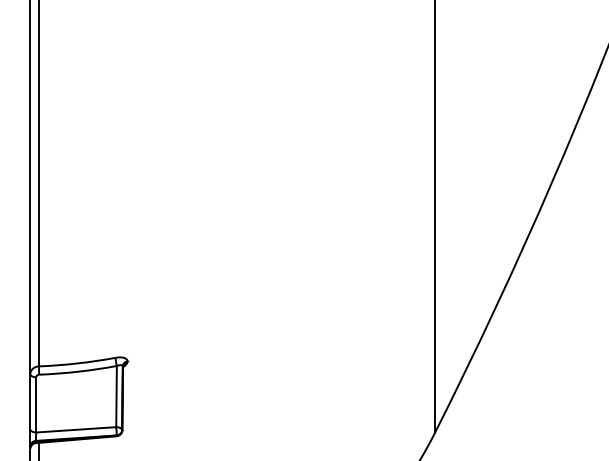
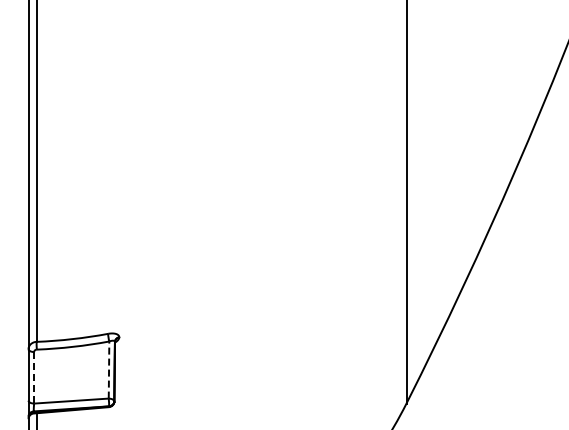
line: (117, 397) -> (109, 370), solid -> dashed
line: (36, 404) -> (34, 377), solid -> dashed

